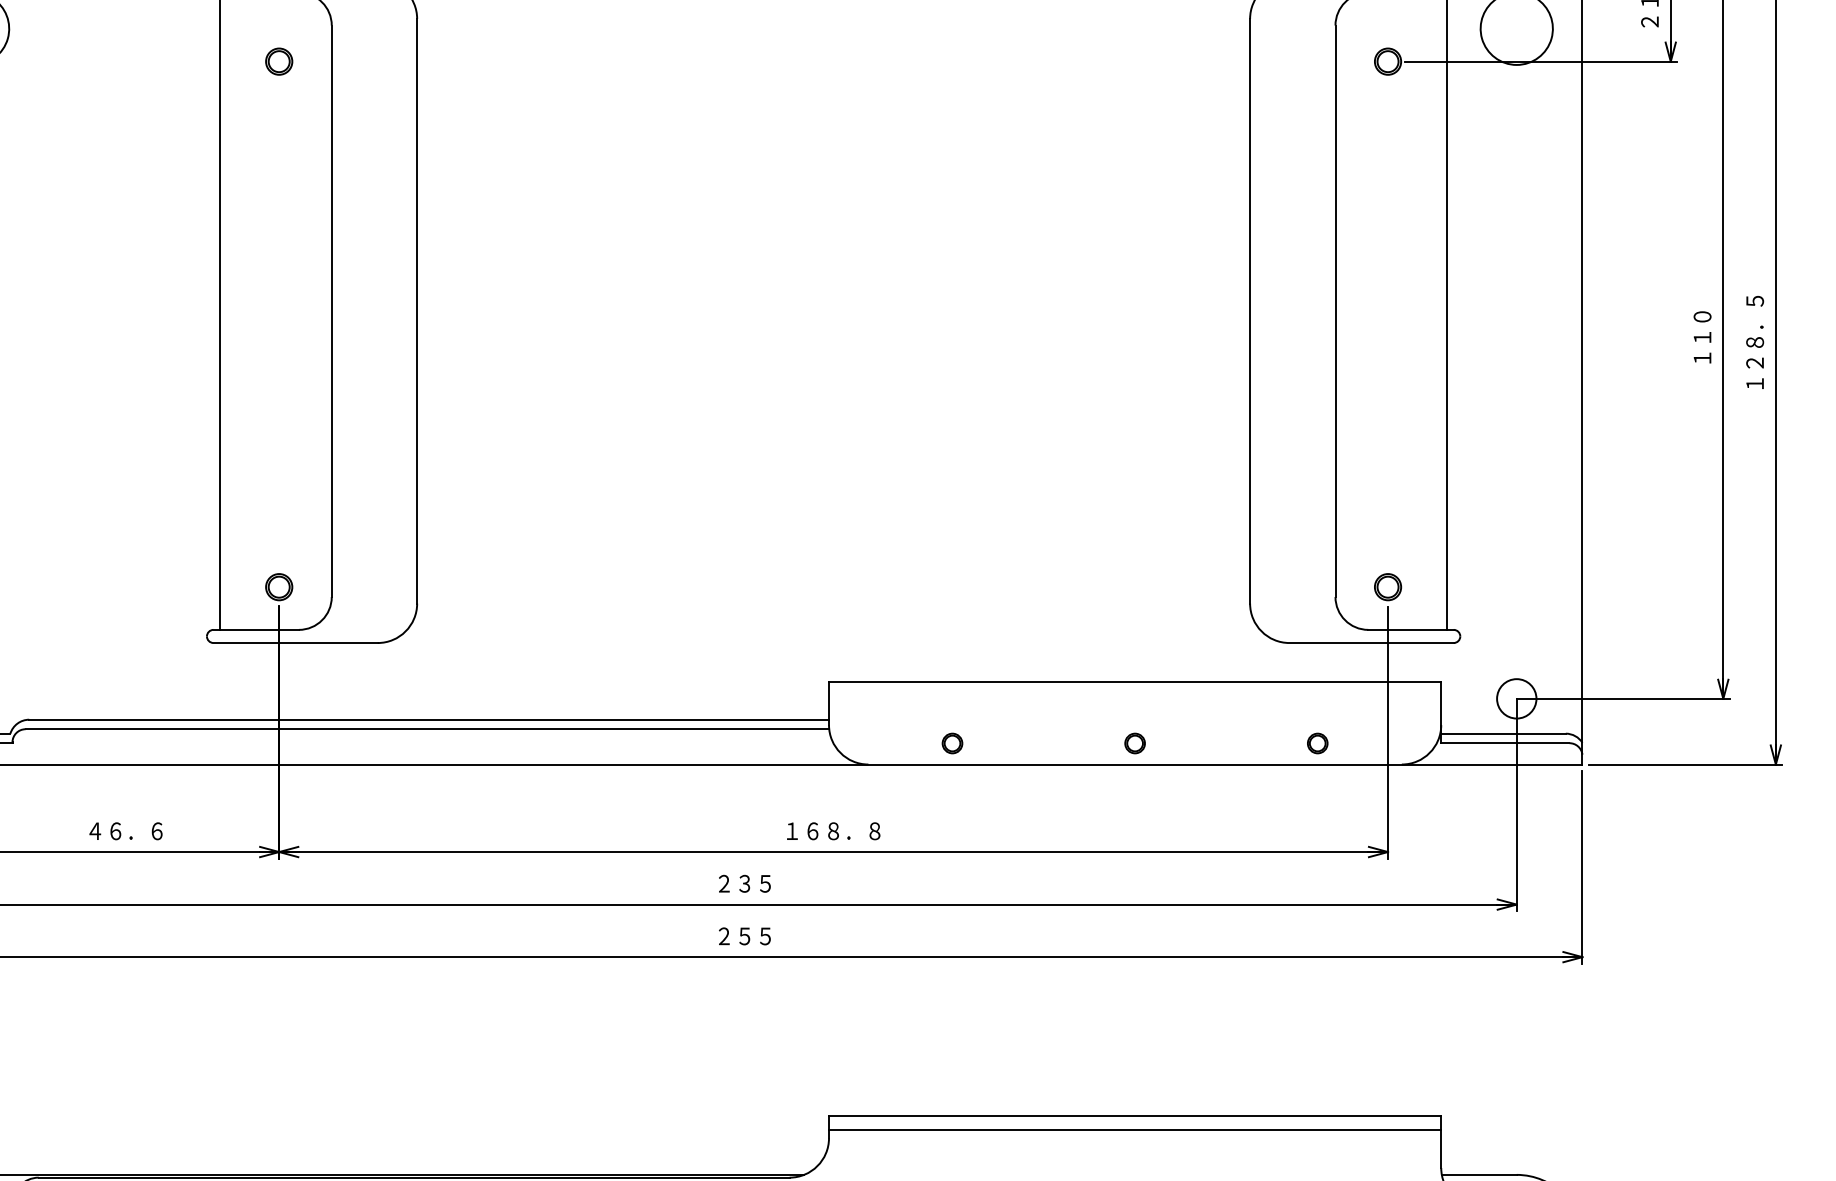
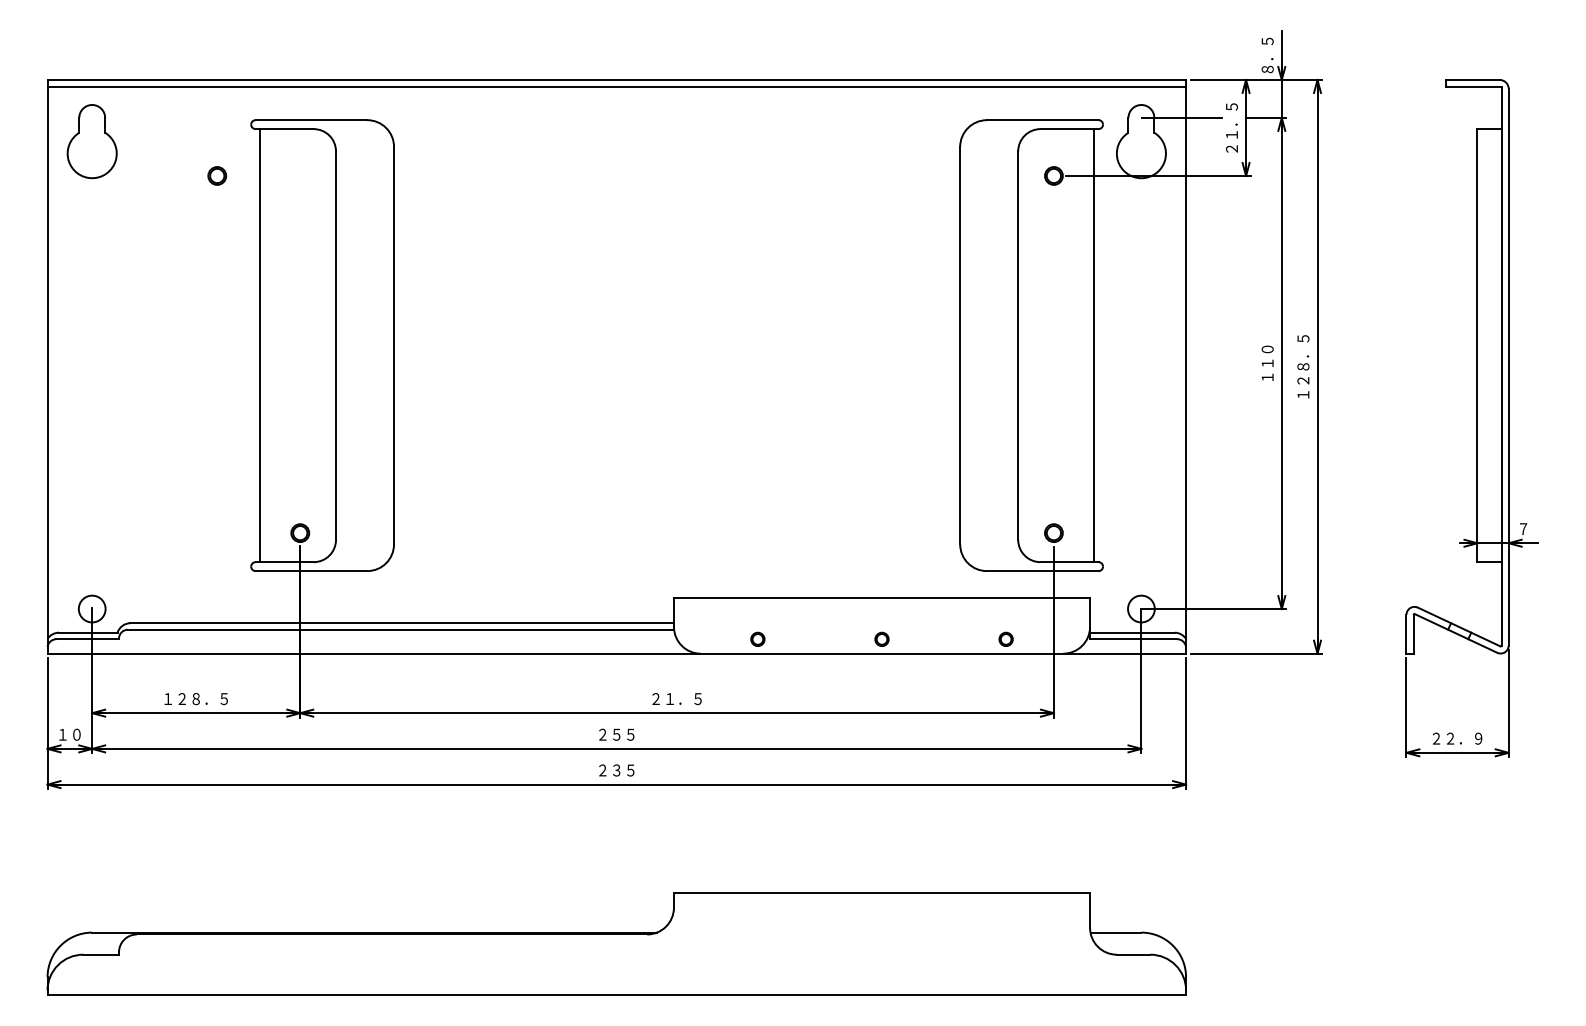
part: (279, 60) -> (217, 175), moved
text: (125, 831) -> (195, 699), ４６．６ -> １２８．５
text: (832, 831) -> (676, 699), １６８．８ -> ２１．５
text: (744, 883) -> (616, 734), ２３５ -> ２５５
text: (744, 936) -> (616, 770), ２５５ -> ２３５
line: (1134, 1129) -> (881, 901), removed

